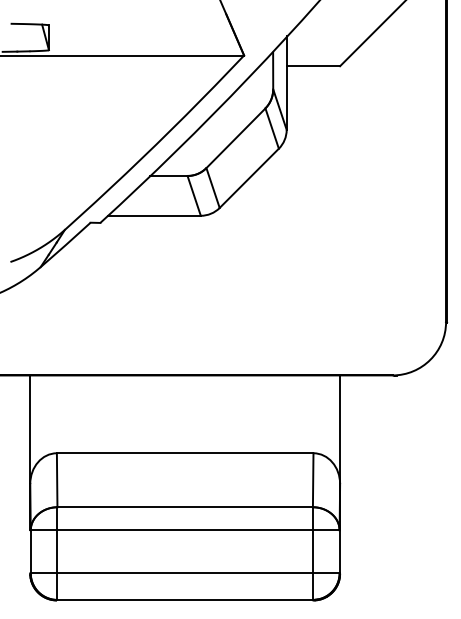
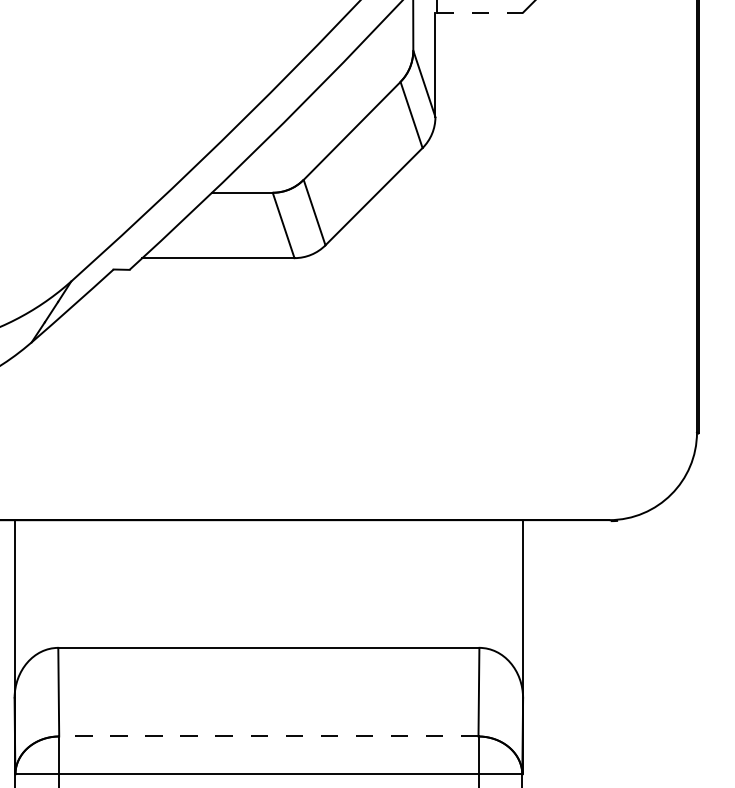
line: (314, 66) -> (481, 13), solid -> dashed
line: (185, 507) -> (269, 736), solid -> dashed

